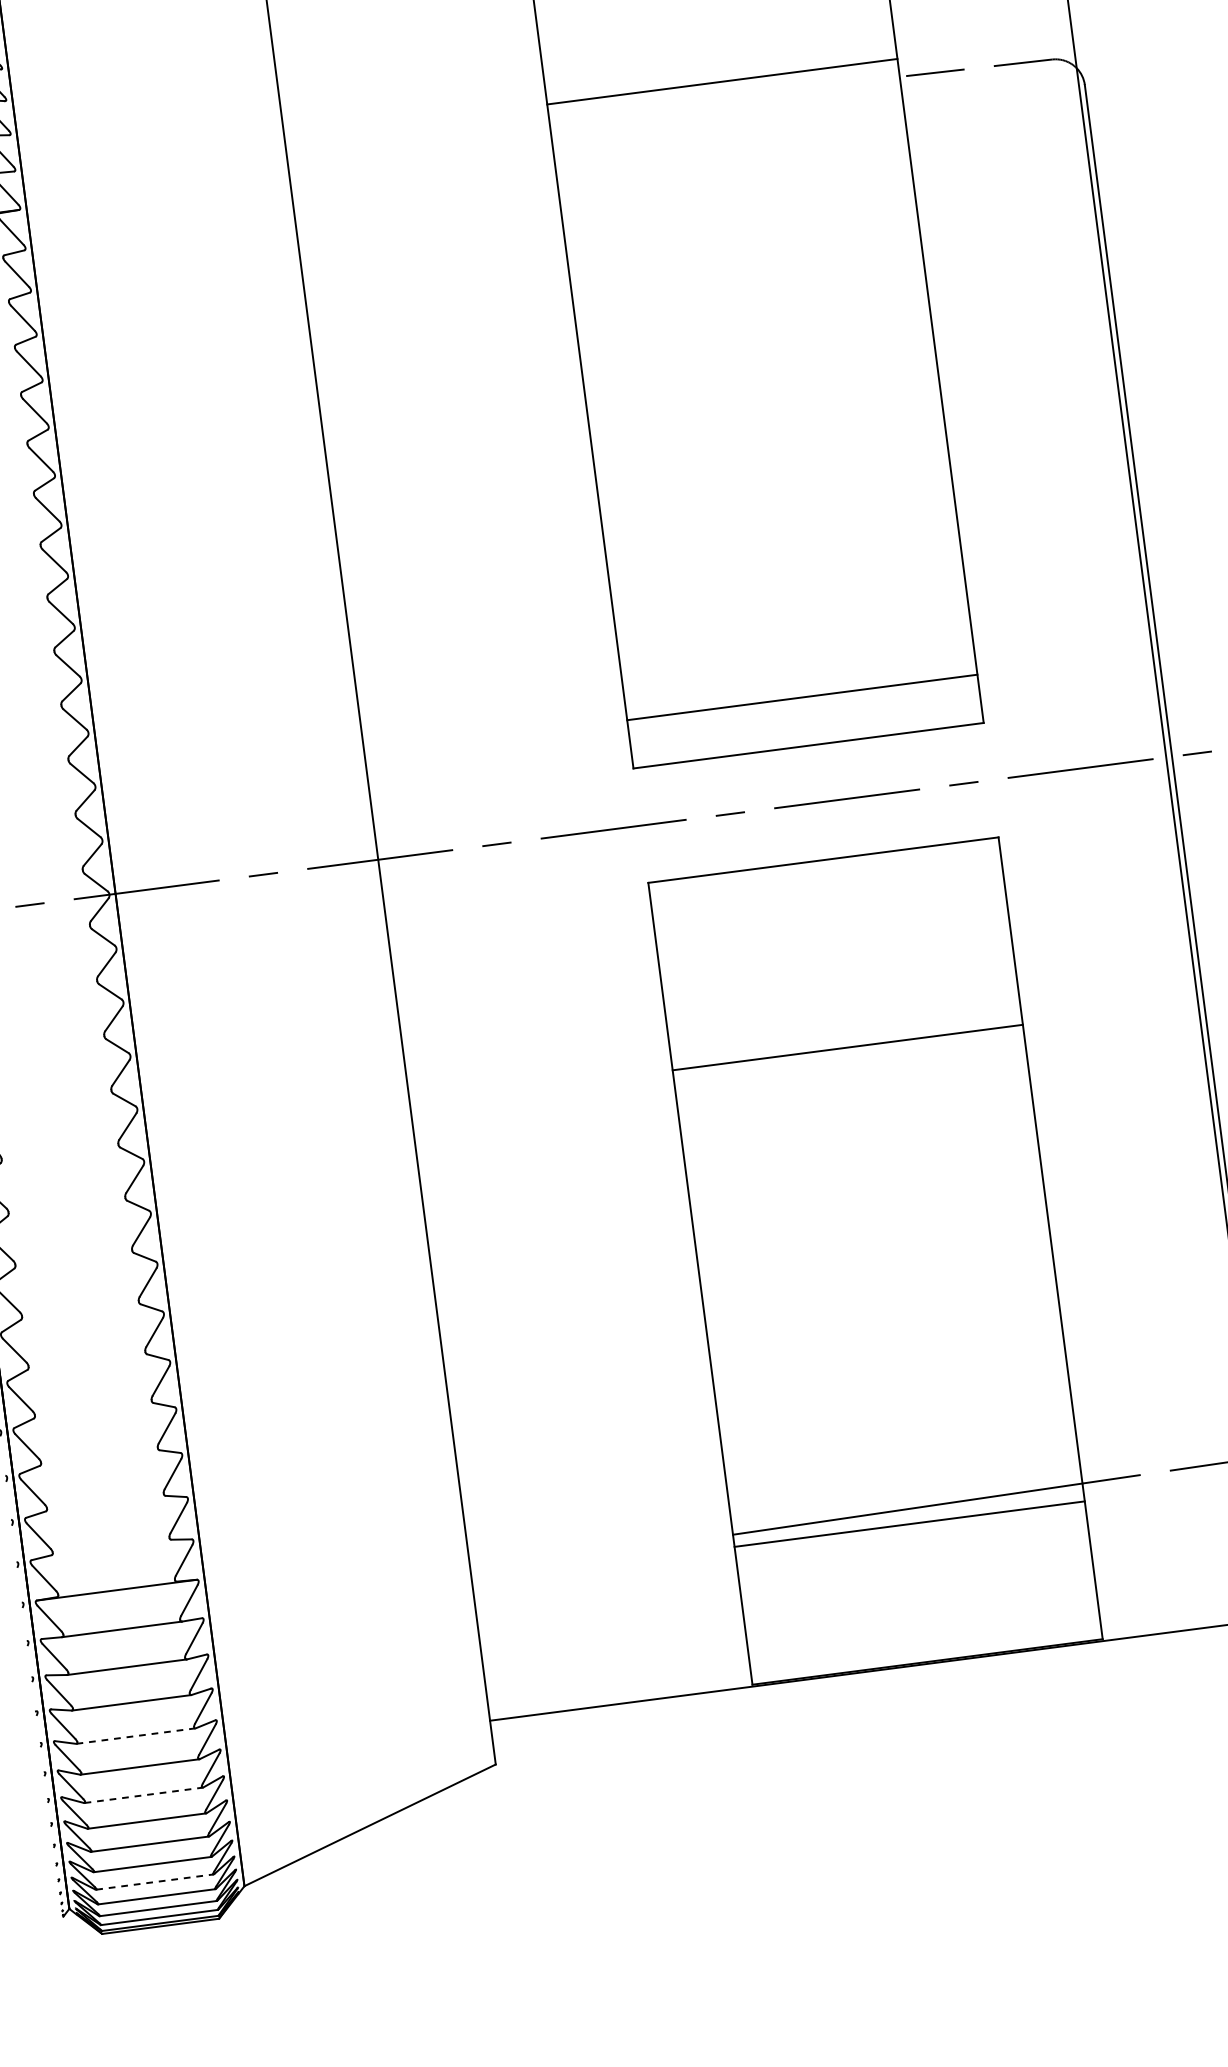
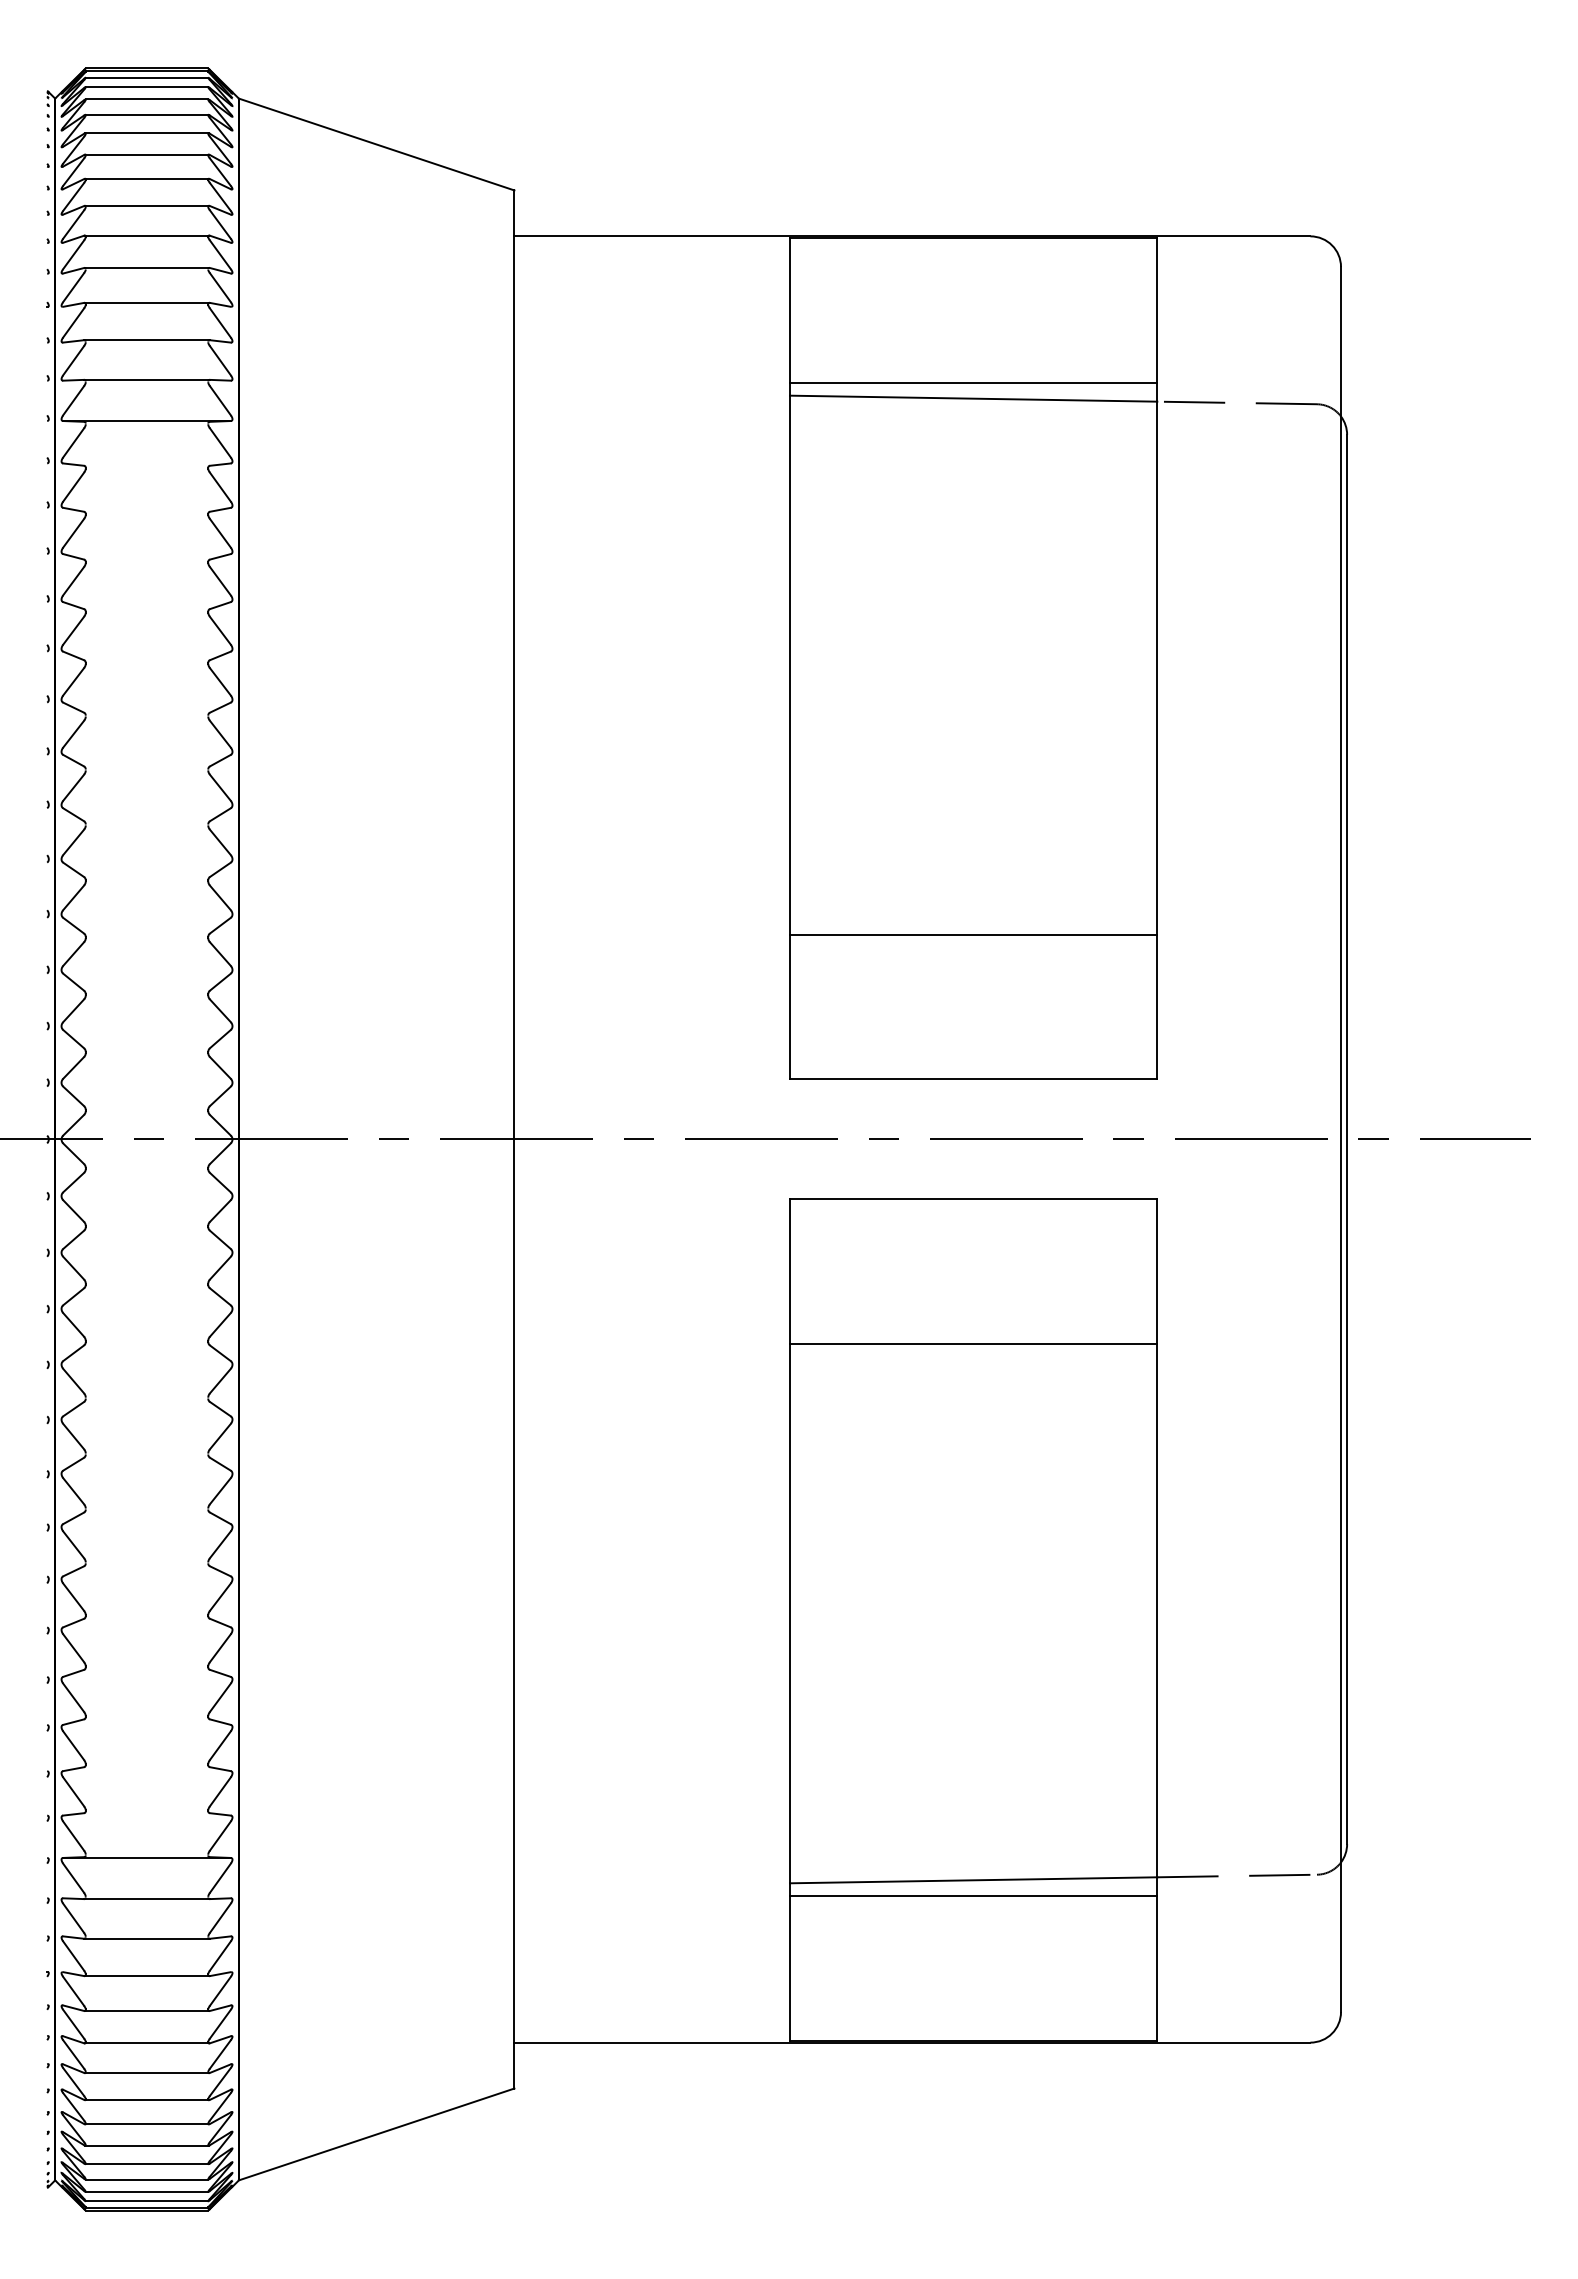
line: (724, 96) -> (973, 398), added
line: (802, 697) -> (973, 934), moved
line: (847, 1047) -> (973, 1344), moved
line: (136, 1736) -> (147, 2011), dashed -> solid
line: (144, 1795) -> (147, 2073), dashed -> solid
line: (155, 1882) -> (147, 2164), dashed -> solid

